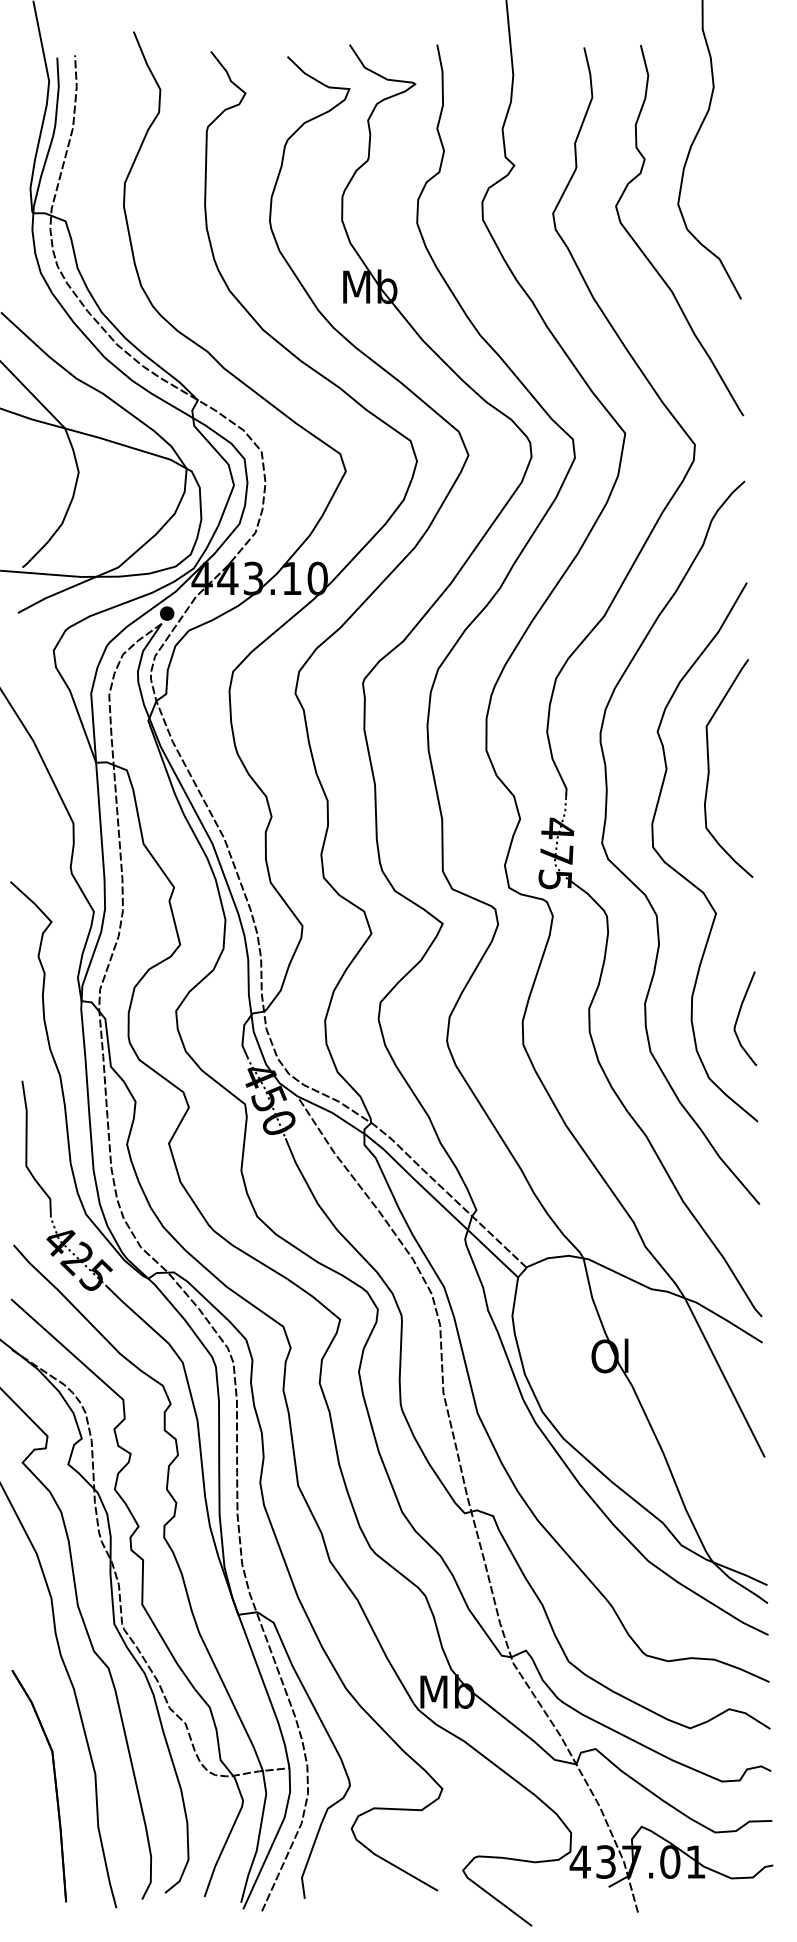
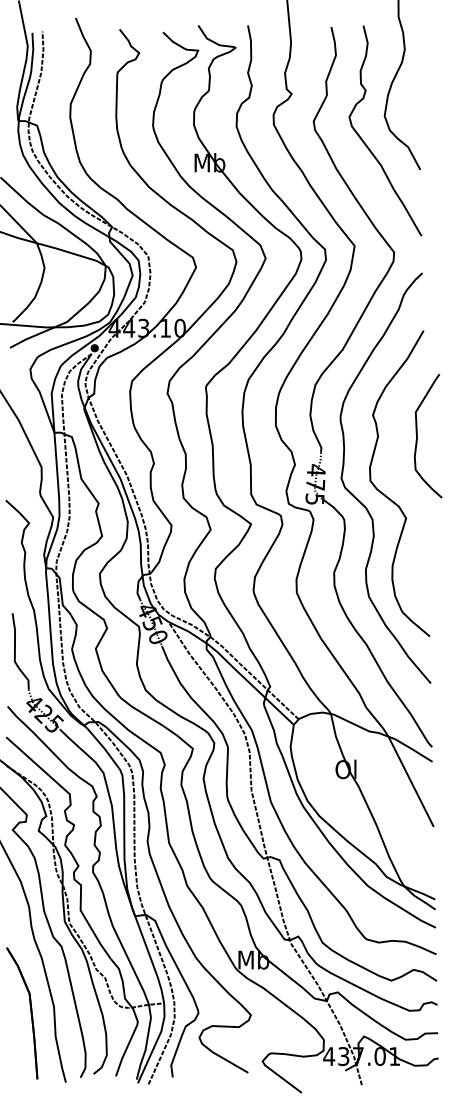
curve: (709, 769) -> (417, 436), moved
curve: (739, 1017) -> (419, 577), removed

